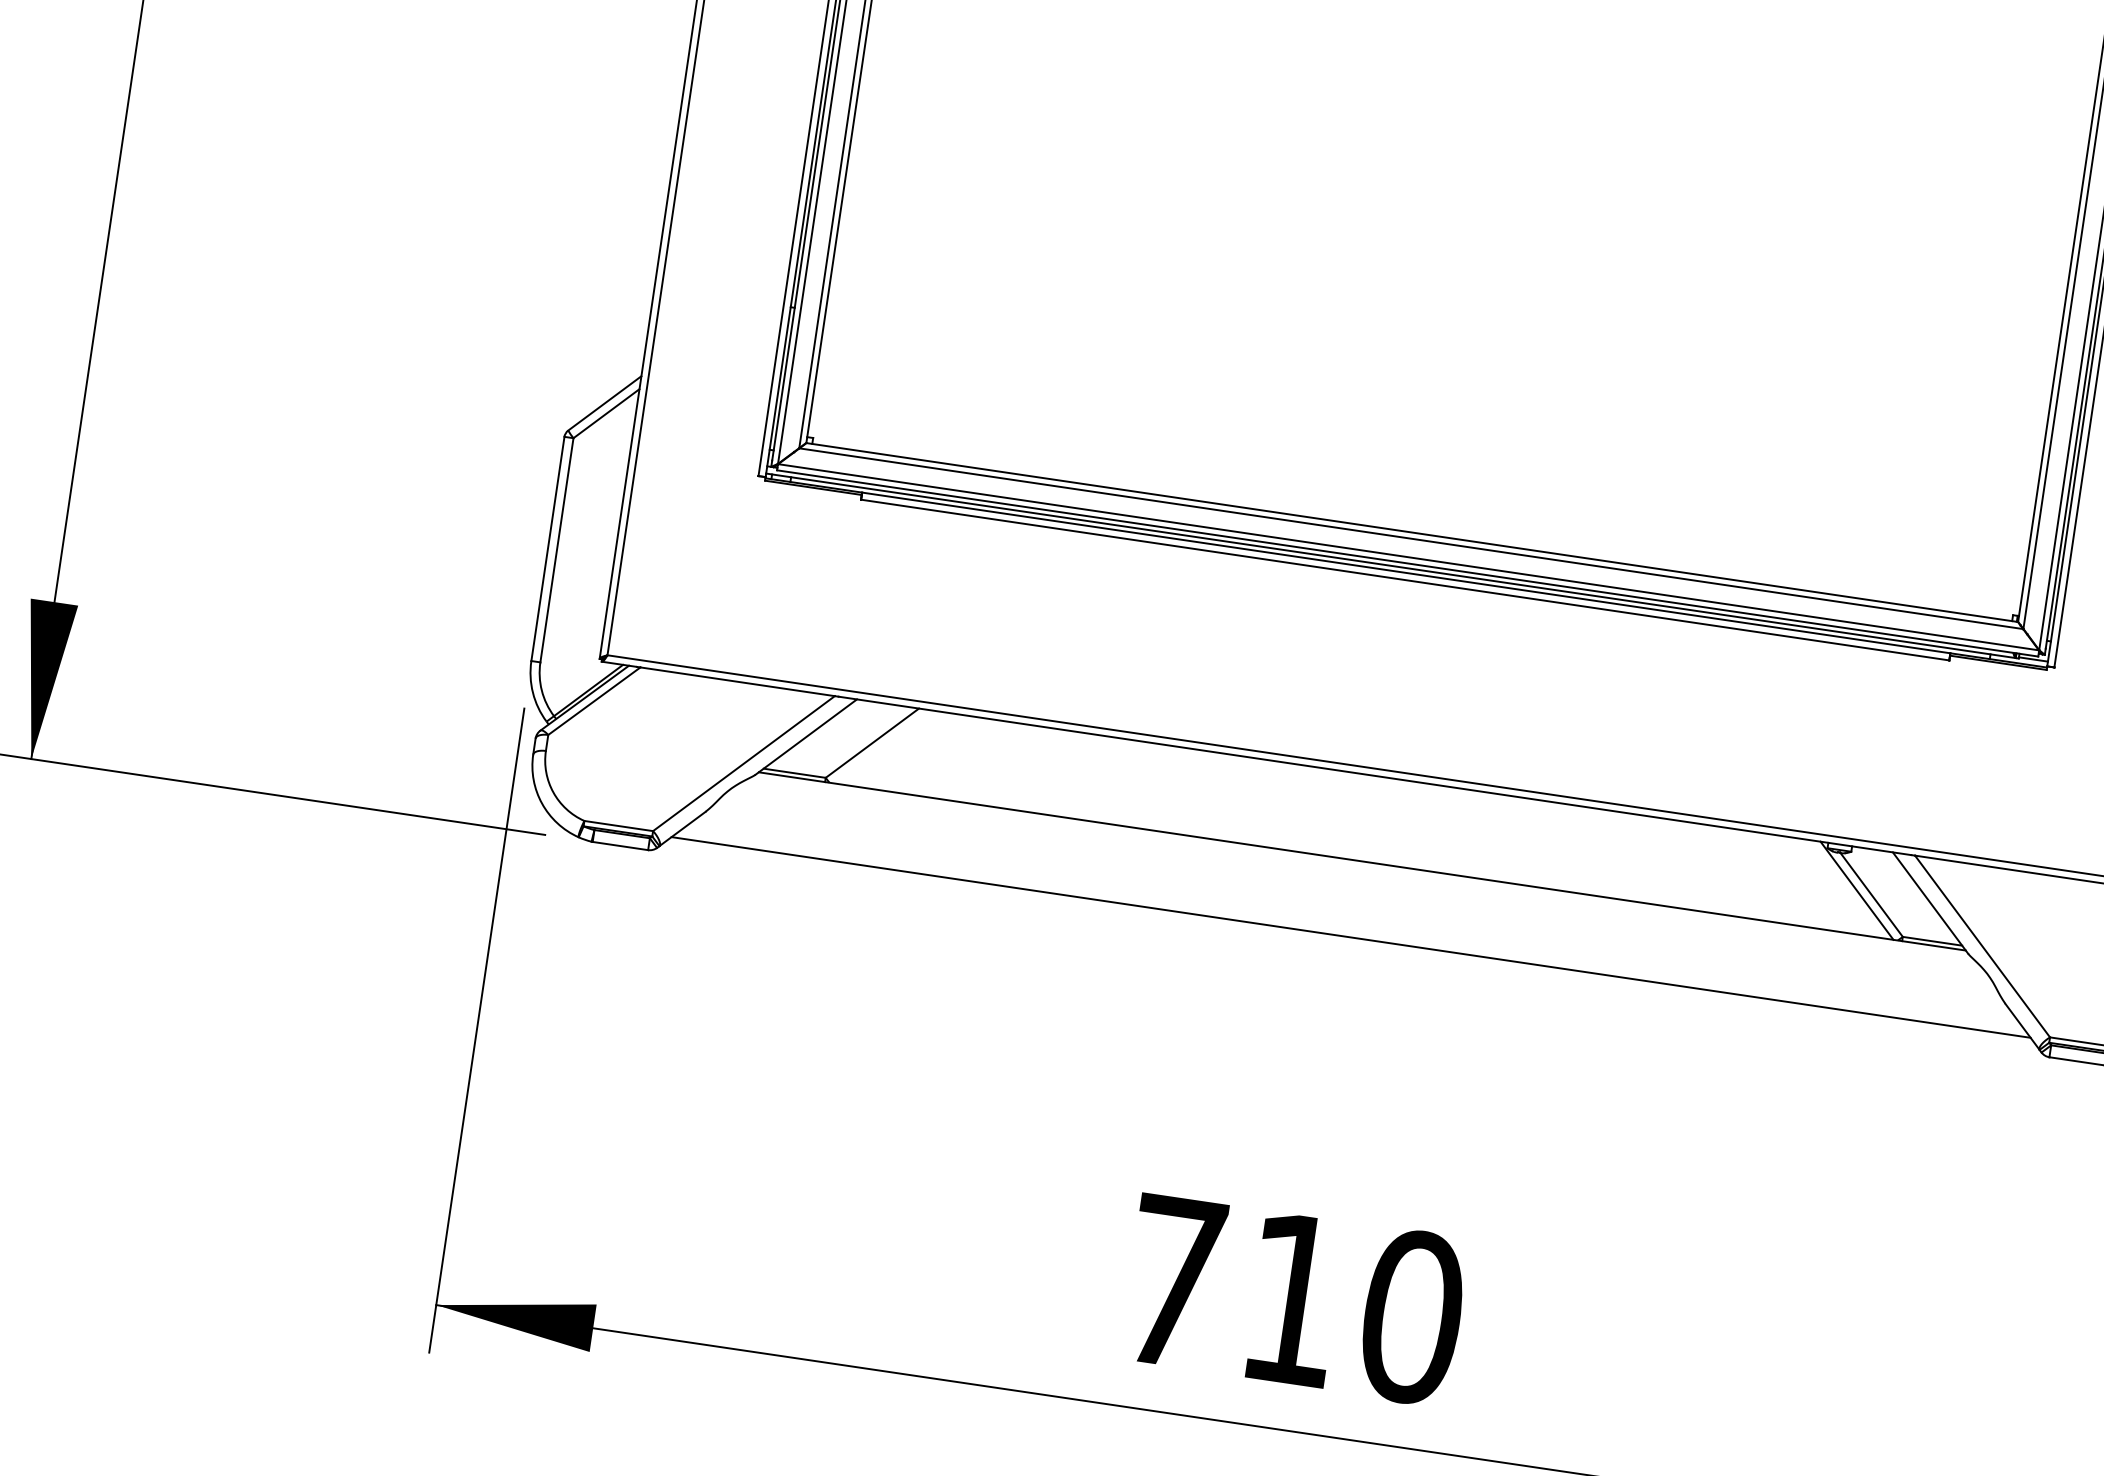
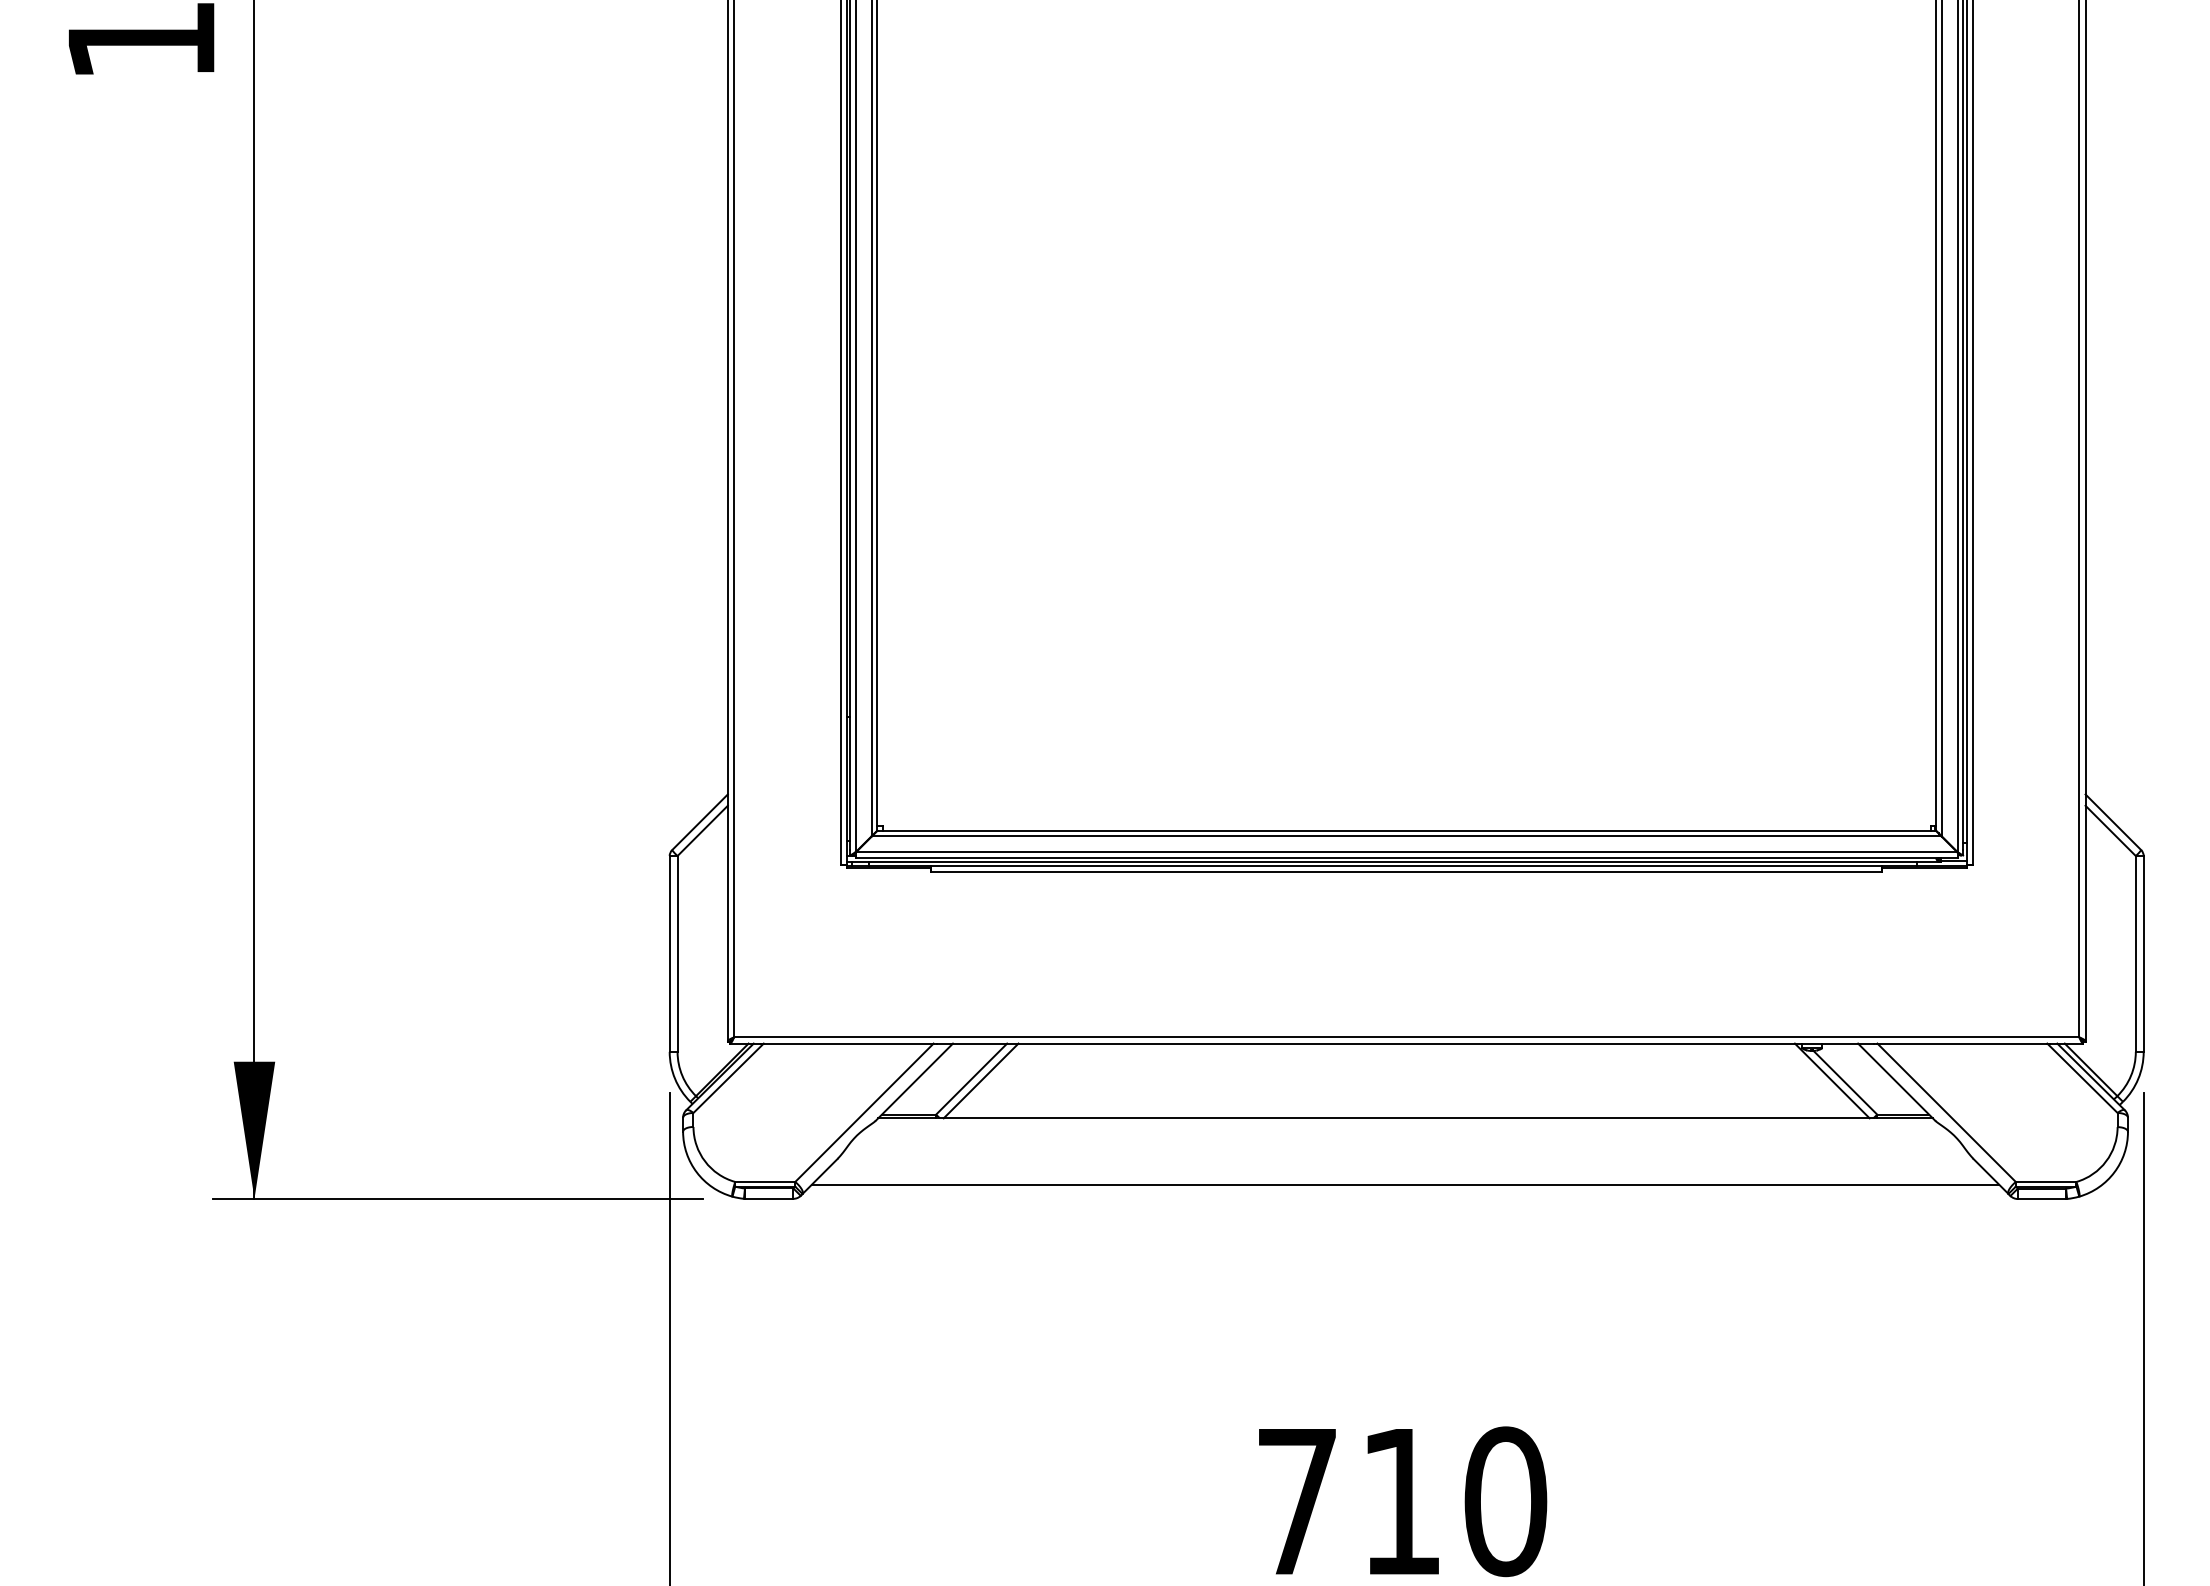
line: (882, 746) -> (980, 1080), added

